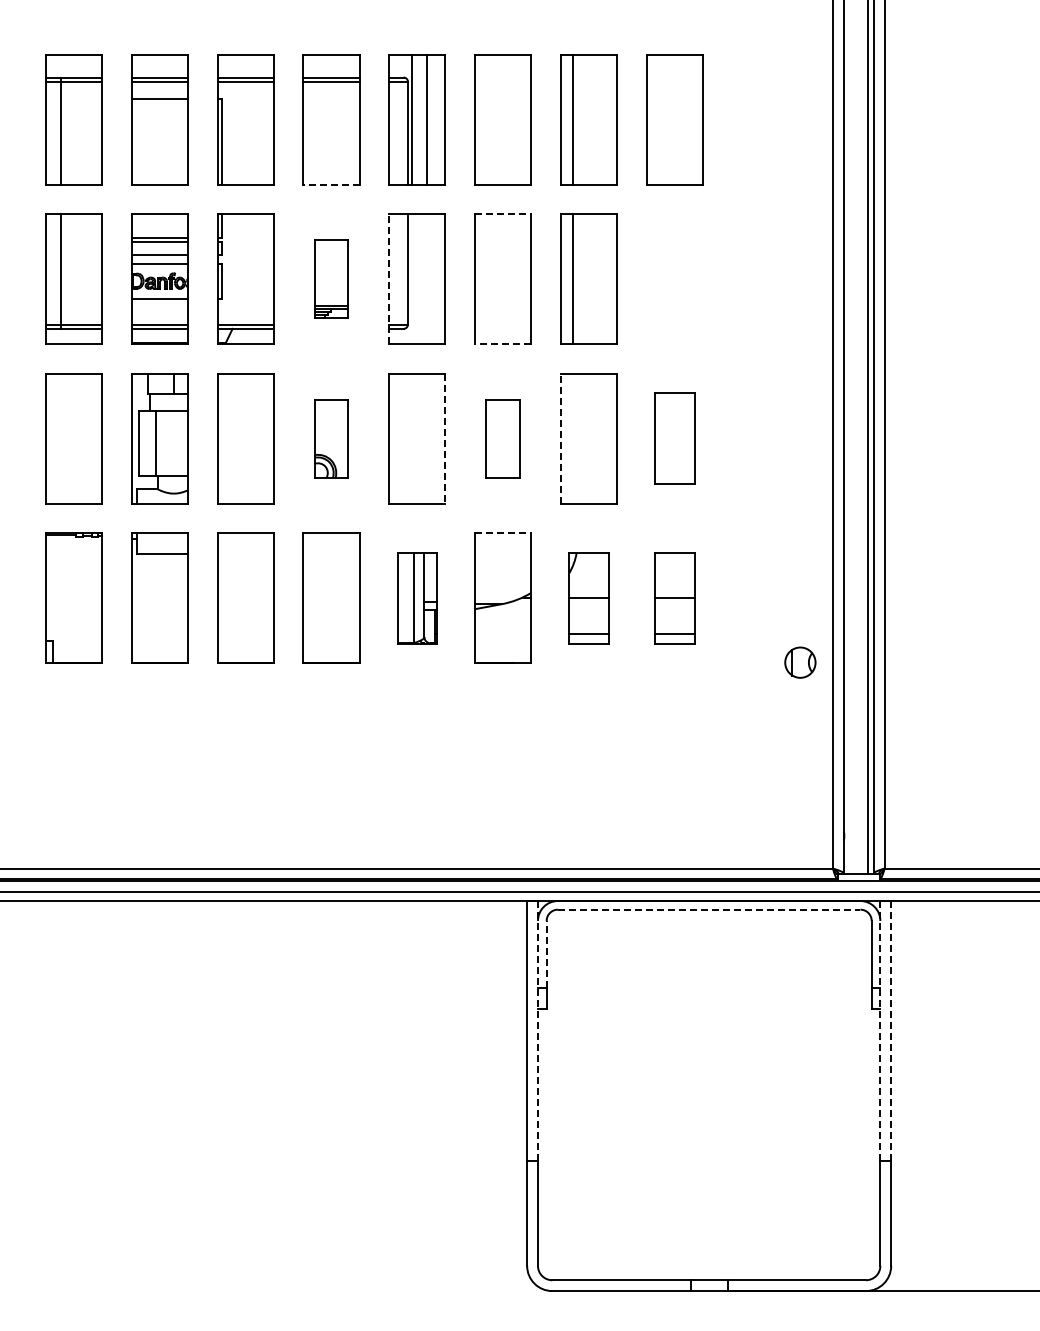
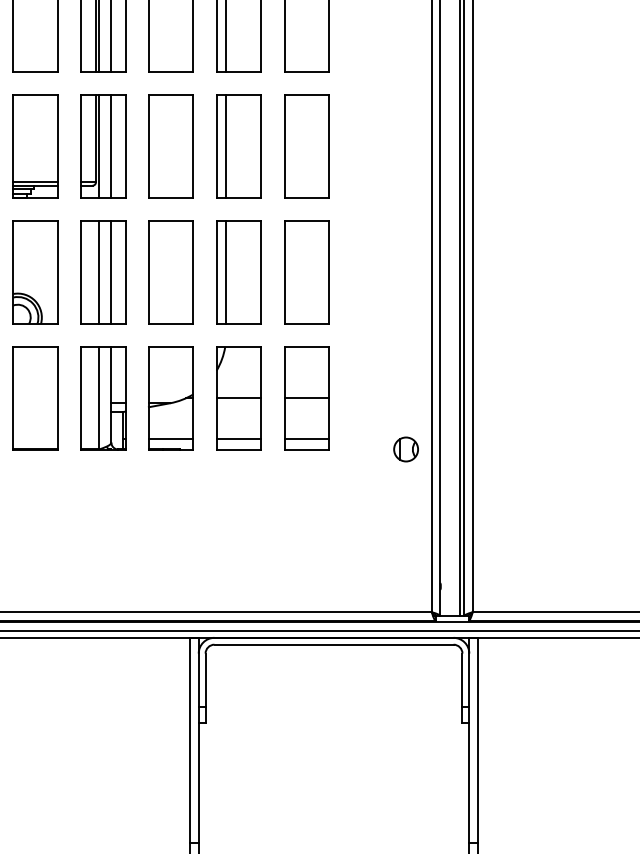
line: (330, 184) -> (34, 71), dashed -> solid
line: (503, 214) -> (171, 95), dashed -> solid
part: (331, 278) -> (35, 145), size x1.67
line: (389, 278) -> (81, 145), dashed -> solid
part: (674, 278) -> (306, 145), added
line: (412, 279) -> (99, 146), added
line: (427, 279) -> (111, 146), added
line: (502, 344) -> (170, 198), dashed -> solid
part: (331, 438) -> (35, 272), size x1.67
line: (412, 438) -> (99, 272), added
line: (427, 438) -> (111, 272), added
part: (502, 438) -> (170, 272), size x1.67
line: (560, 438) -> (216, 272), dashed -> solid
line: (572, 438) -> (226, 272), added
part: (674, 438) -> (306, 272), size x1.43
line: (445, 439) -> (125, 273), dashed -> solid
line: (503, 533) -> (171, 347), dashed -> solid
part: (417, 597) -> (103, 397), size x1.43
part: (588, 597) -> (238, 397), size x1.43
part: (674, 597) -> (306, 397), size x1.43
line: (502, 649) -> (170, 439), added
line: (709, 909) -> (334, 644), dashed -> solid
line: (546, 954) -> (205, 680), dashed -> solid
line: (537, 1030) -> (198, 740), dashed -> solid
line: (891, 1030) -> (478, 740), dashed -> solid
line: (880, 1031) -> (469, 740), dashed -> solid

